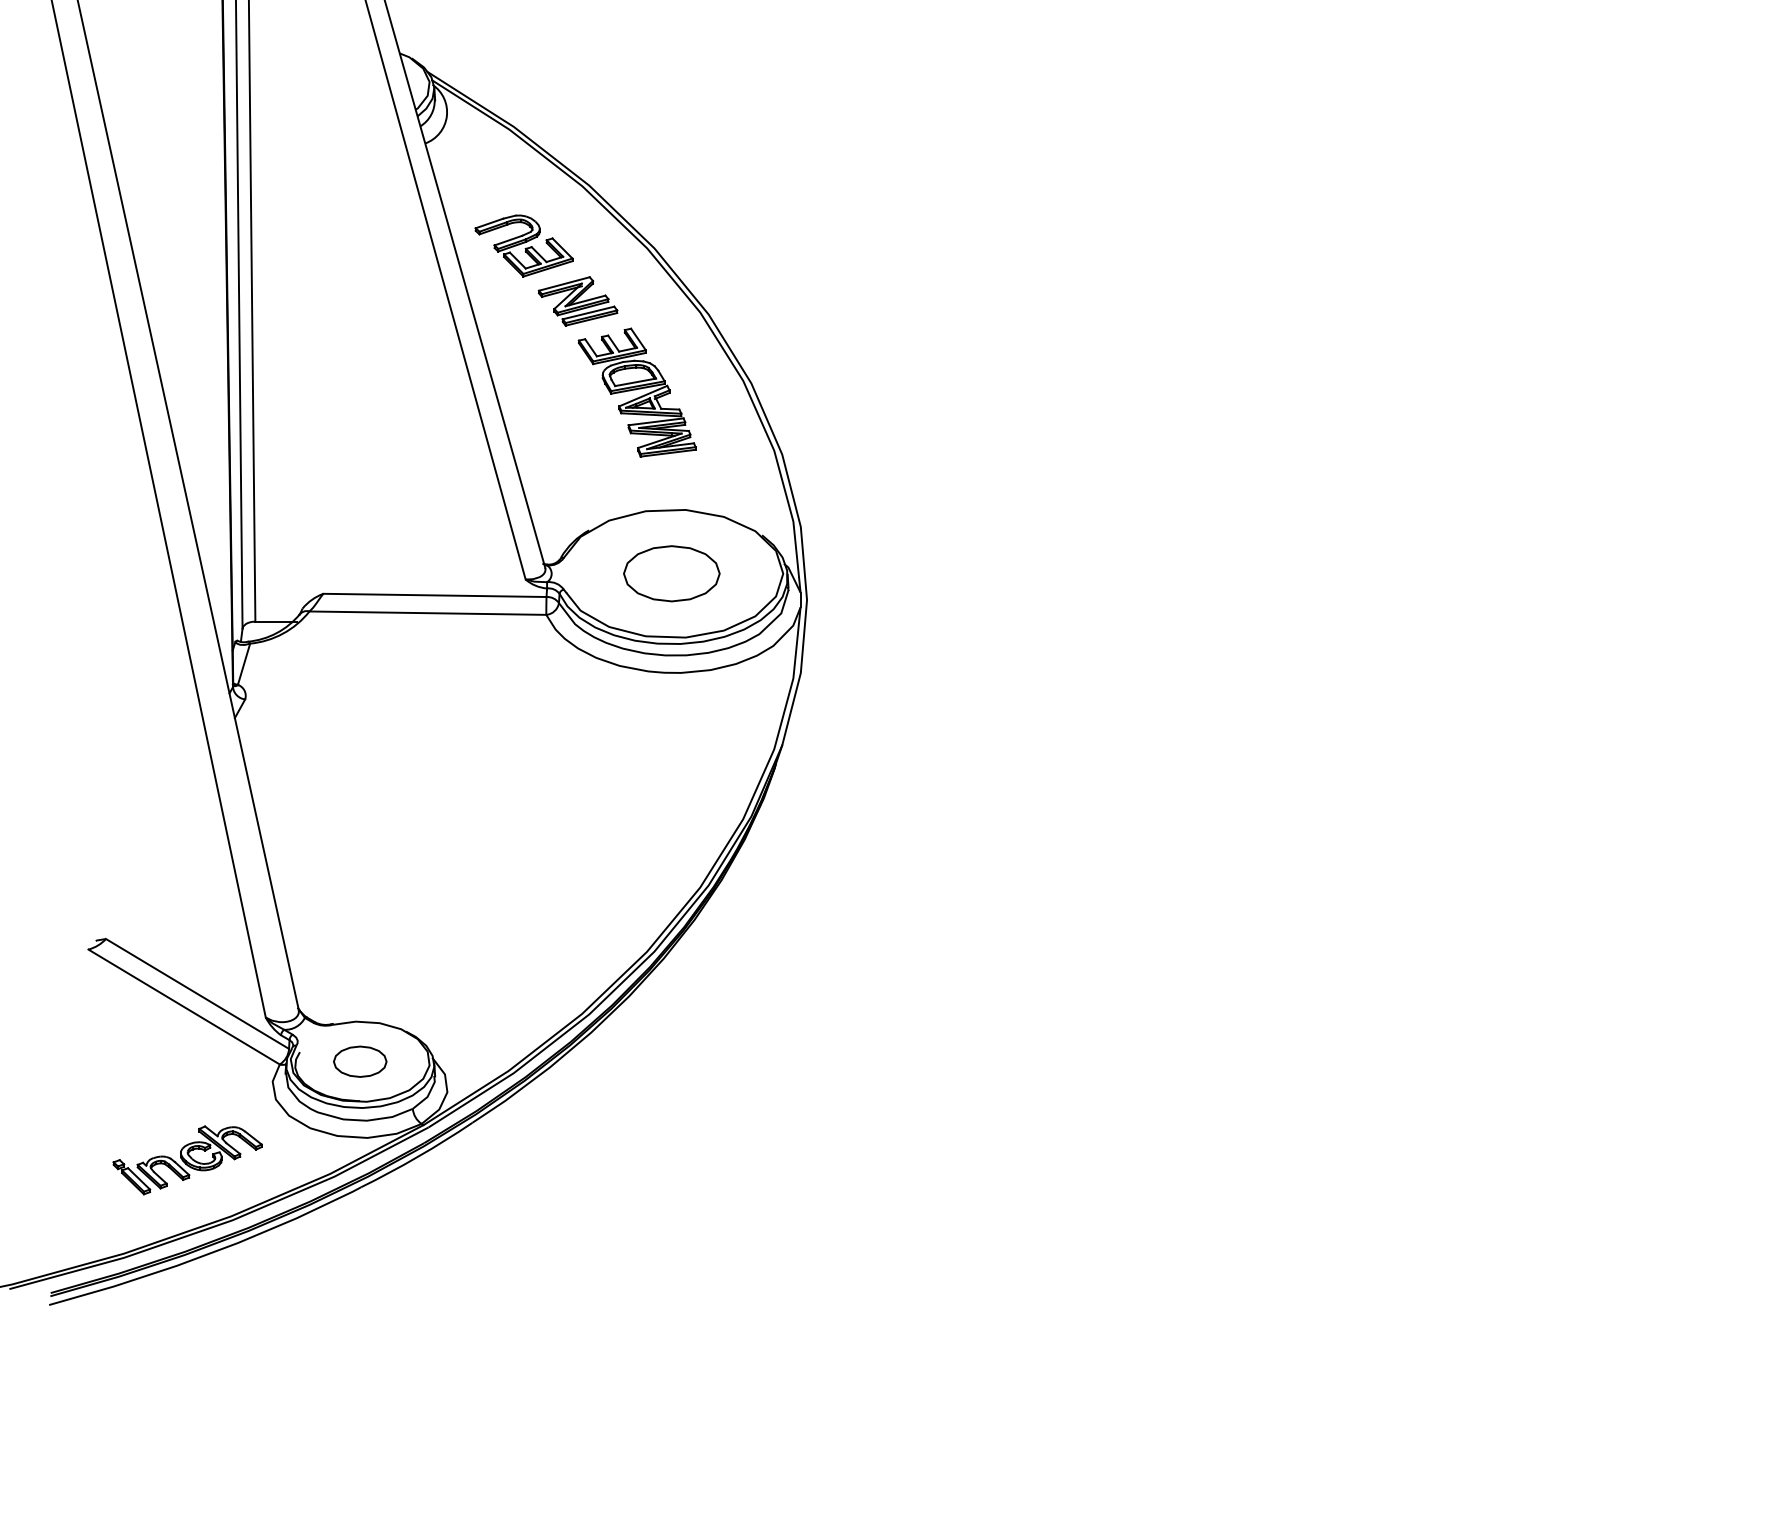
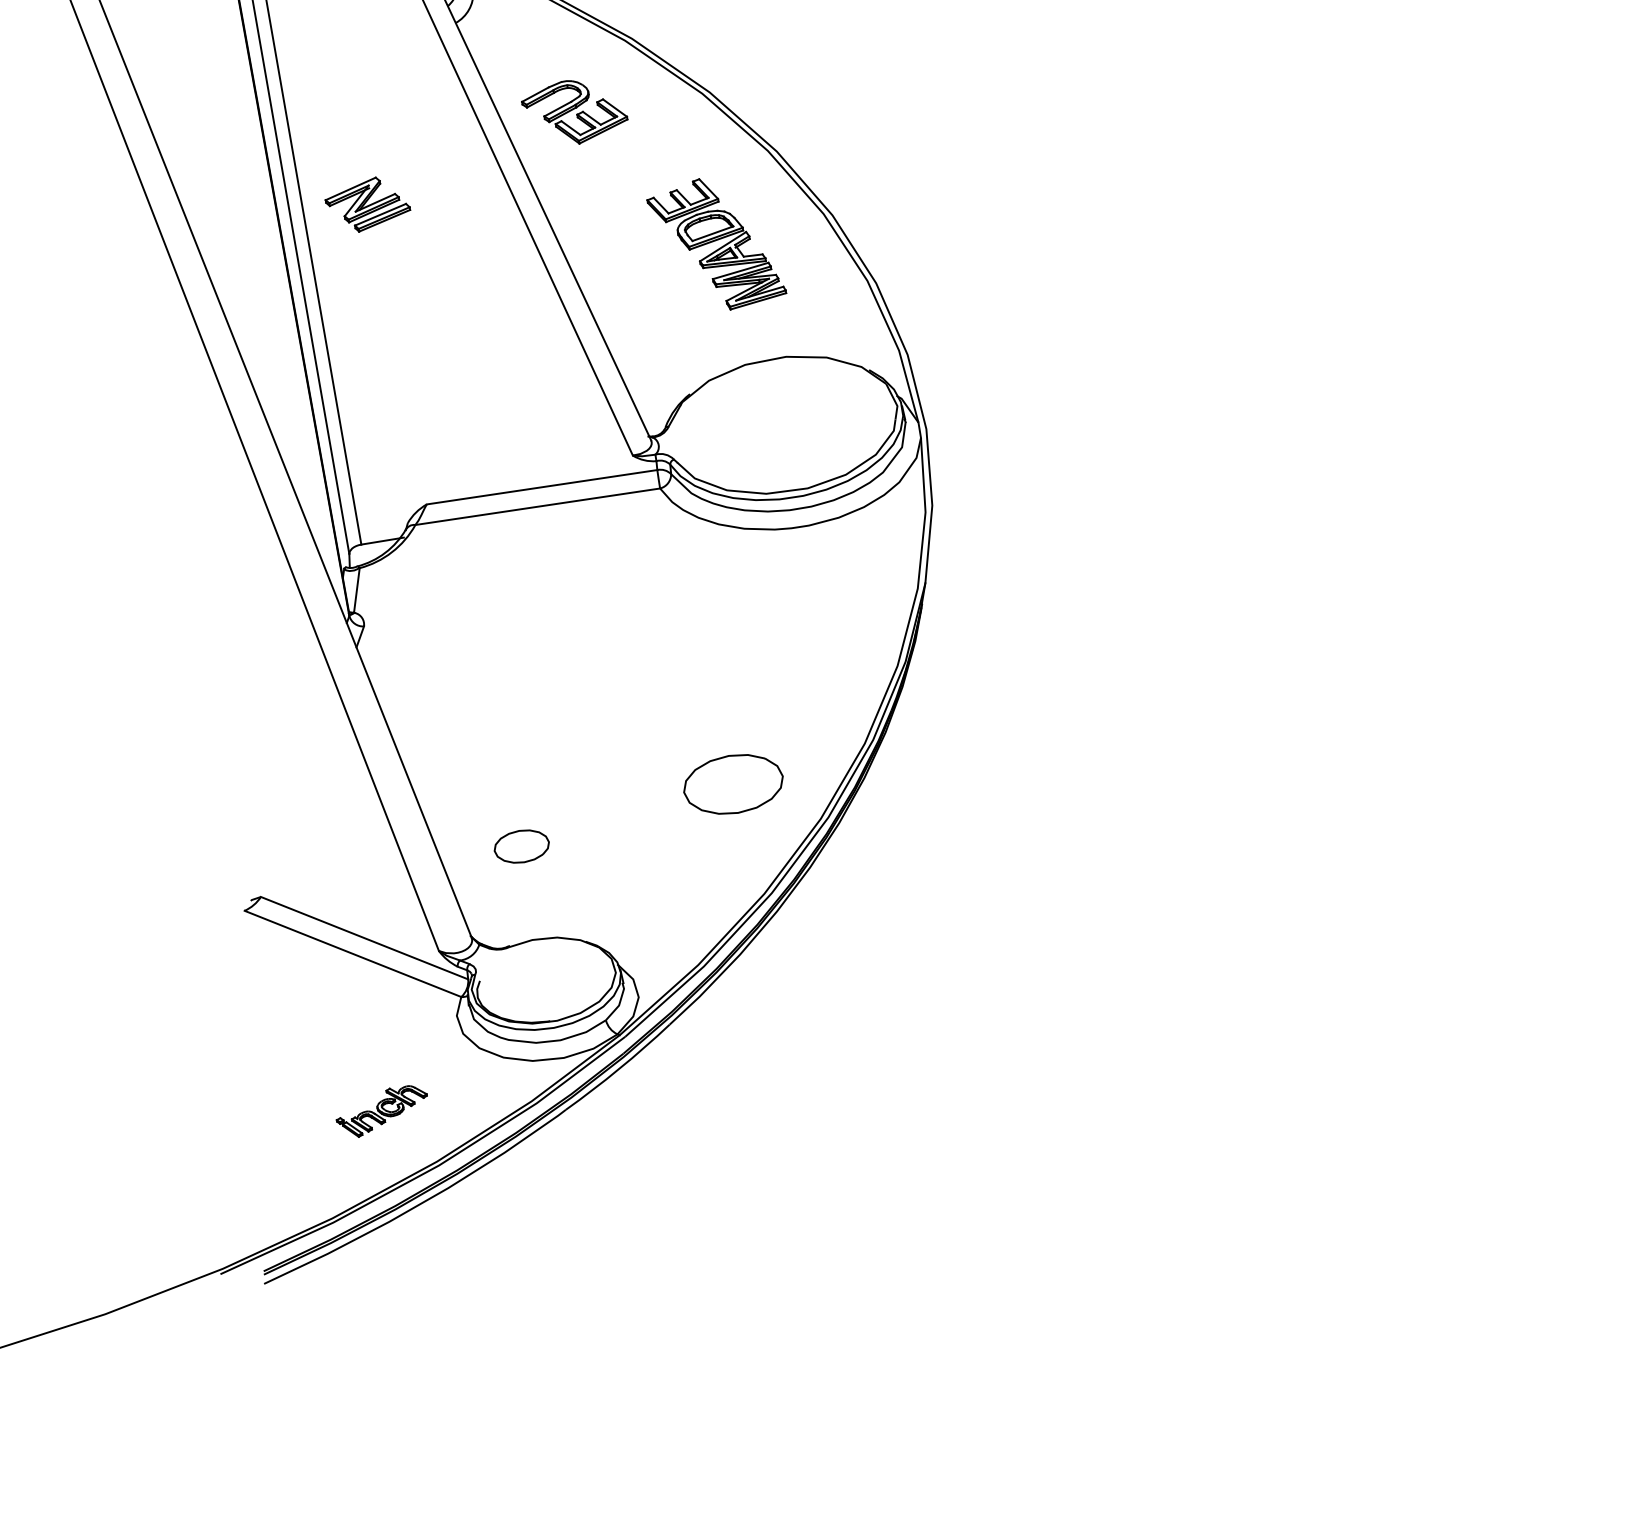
part: (577, 301) -> (367, 204), moved
part: (671, 573) -> (733, 784), moved
part: (360, 1061) -> (522, 846), moved
part: (187, 1160) -> (382, 1111), size x0.6

